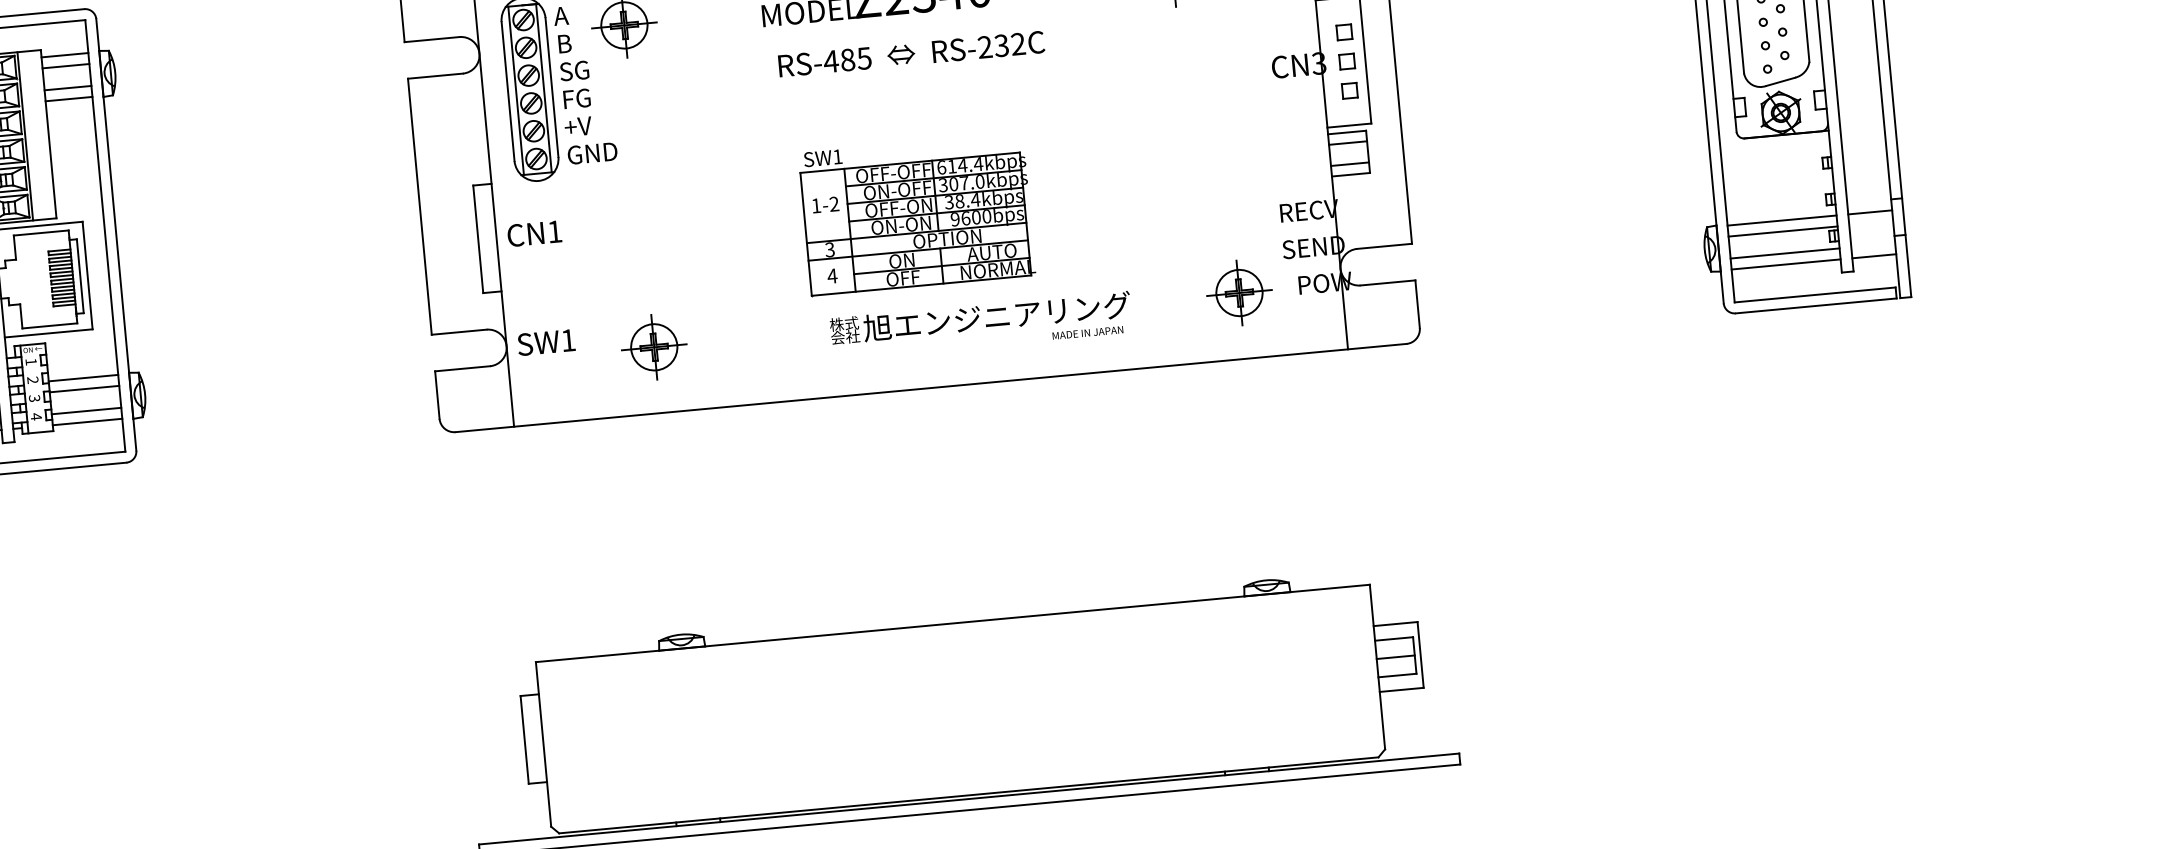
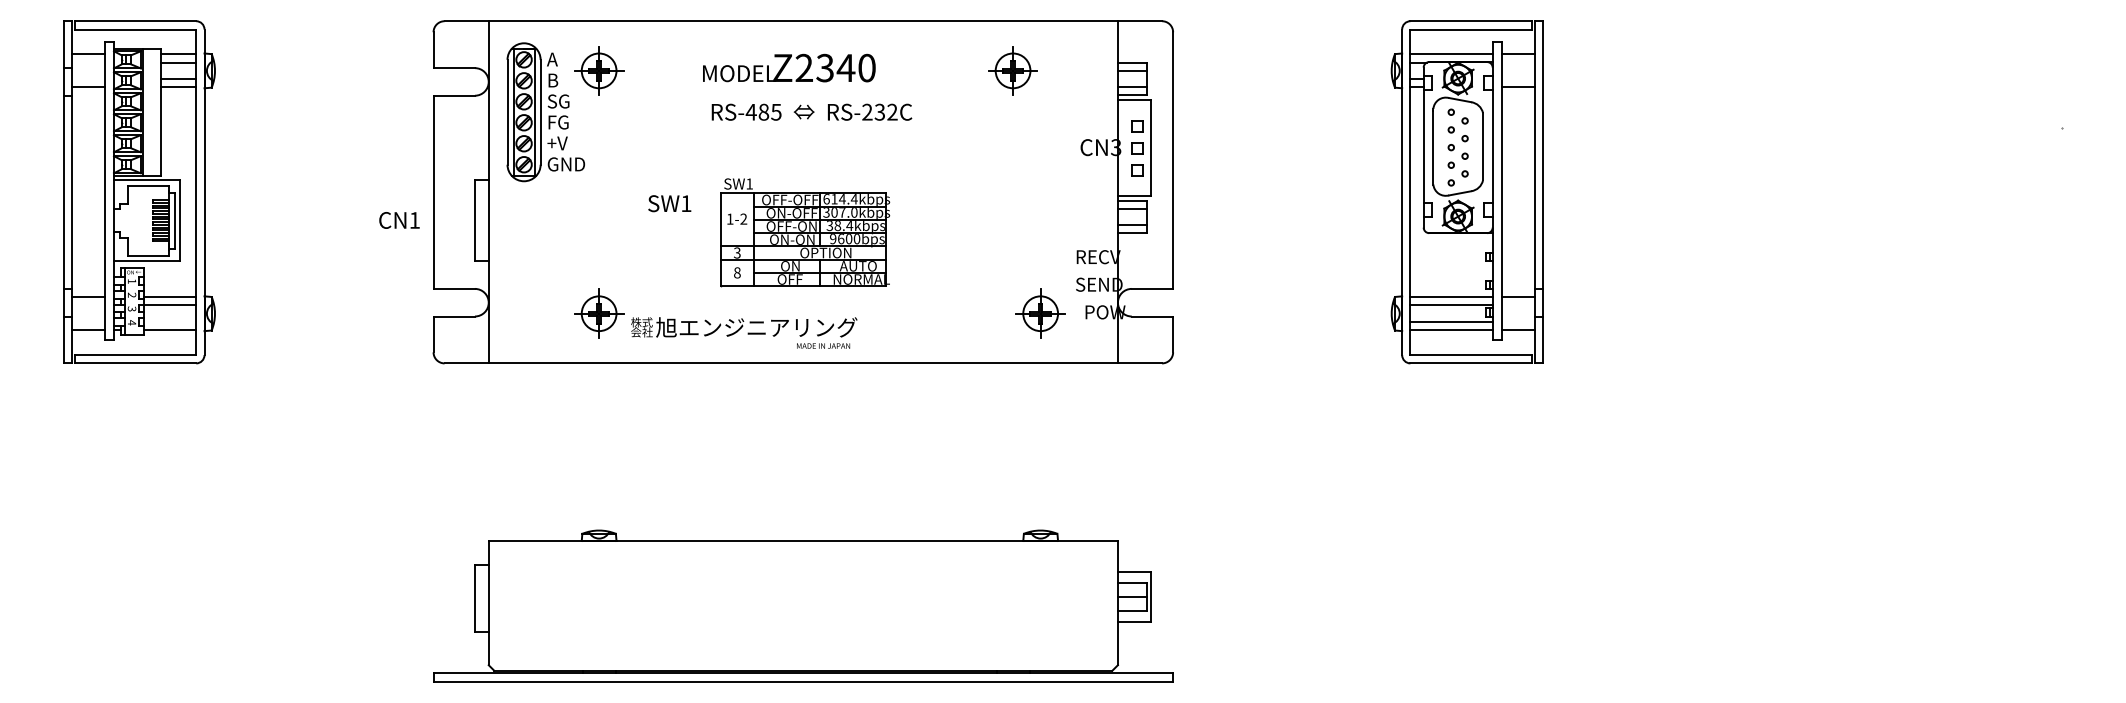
text: (534, 233) -> (399, 220), moved
text: (832, 275) -> (737, 272), 4 -> 8
text: (981, 324) -> (744, 332), moved
text: (546, 342) -> (669, 203), moved
line: (85, 411) -> (169, 322), removed

